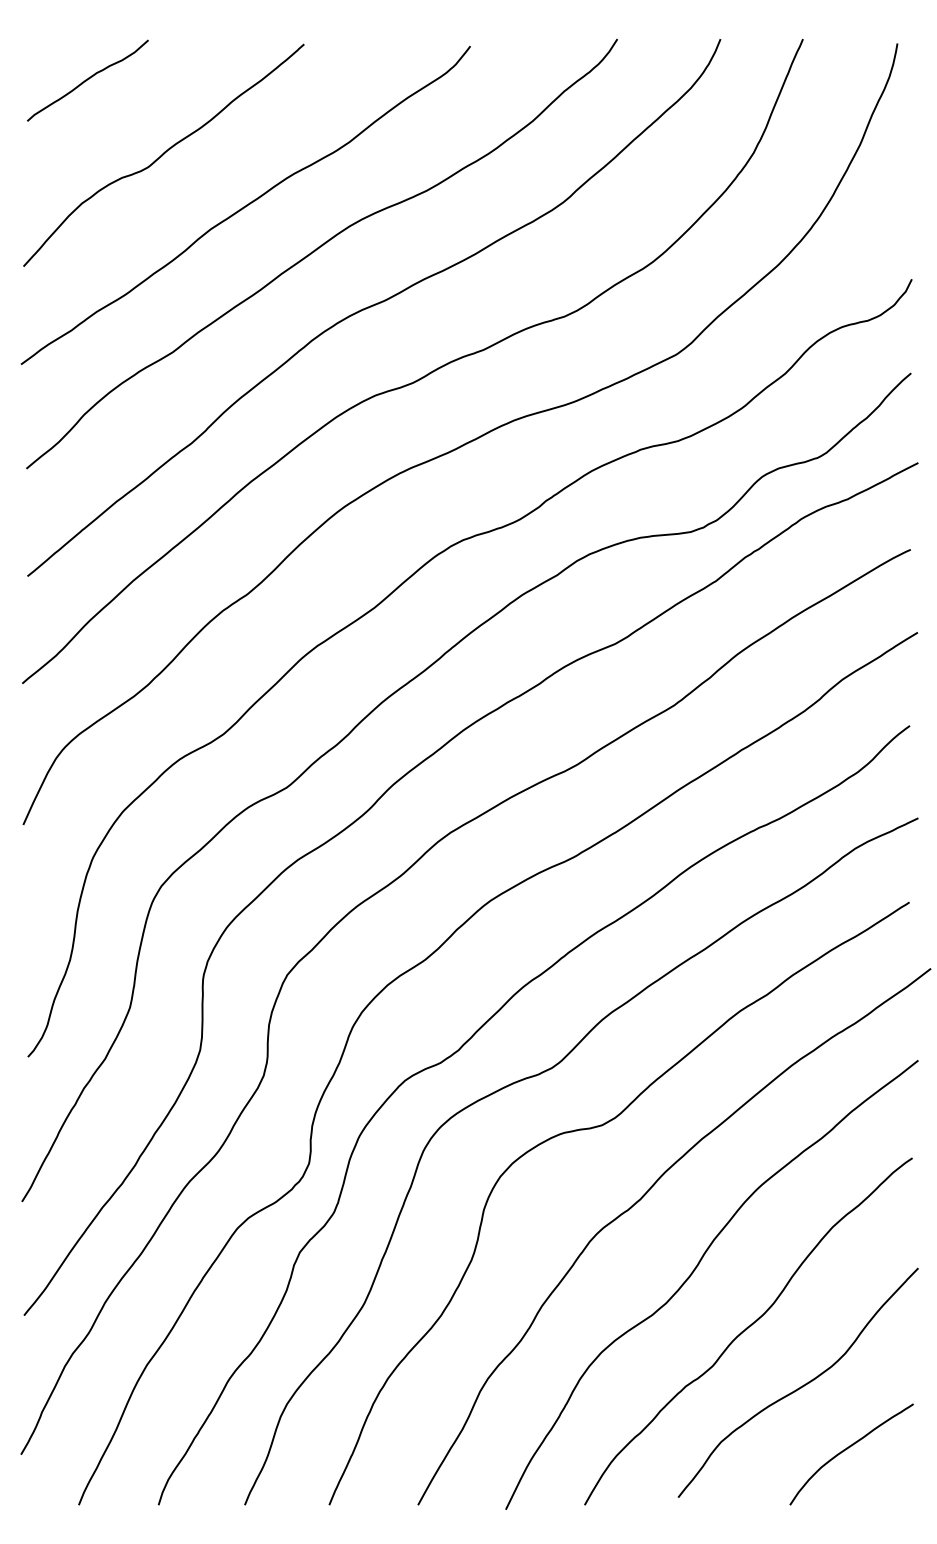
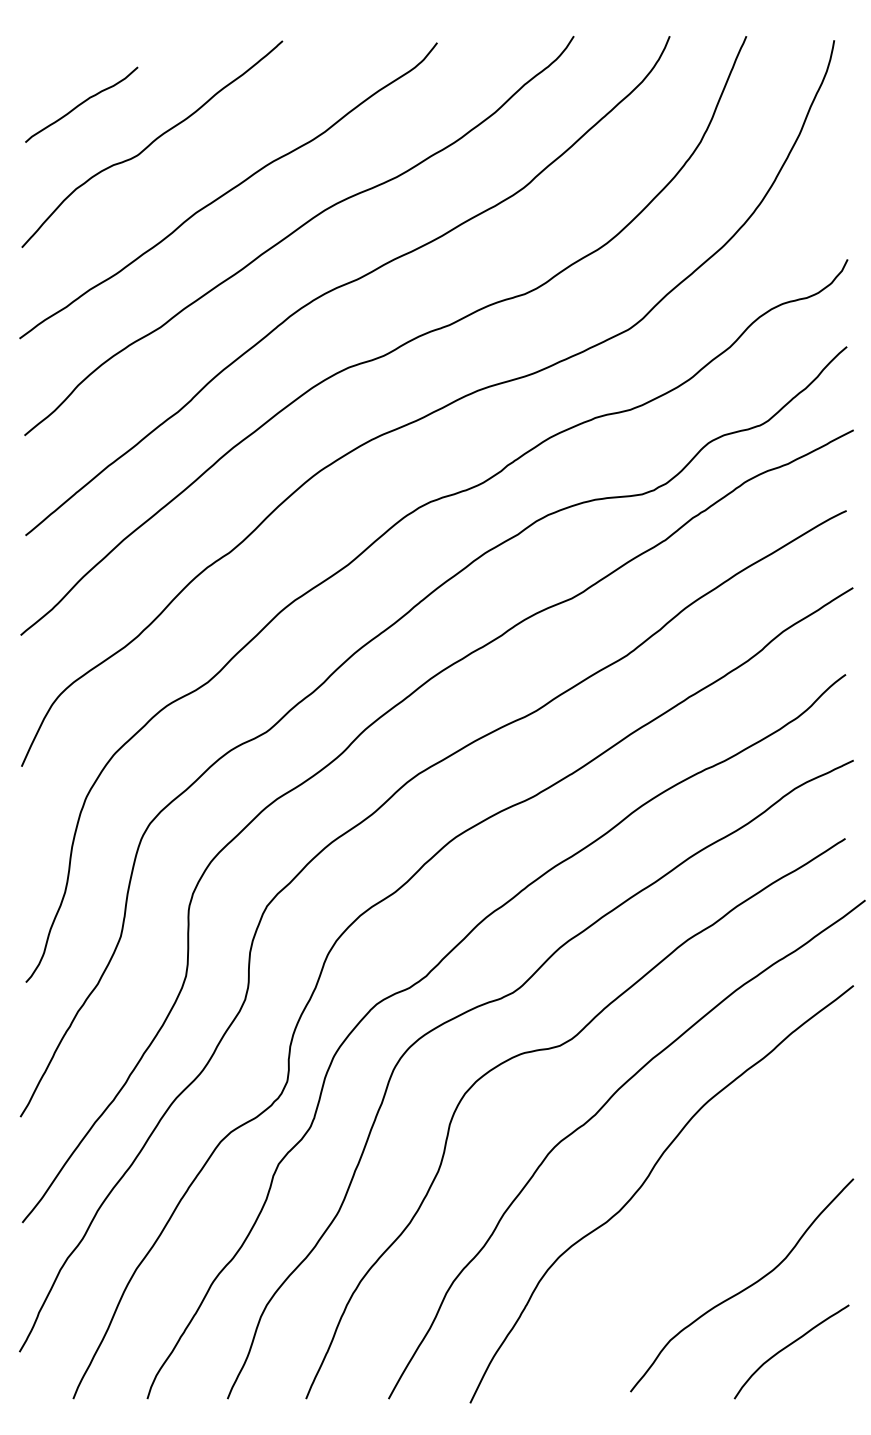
curve: (87, 80) -> (81, 104), moved
curve: (748, 1329) -> (695, 1235), removed

